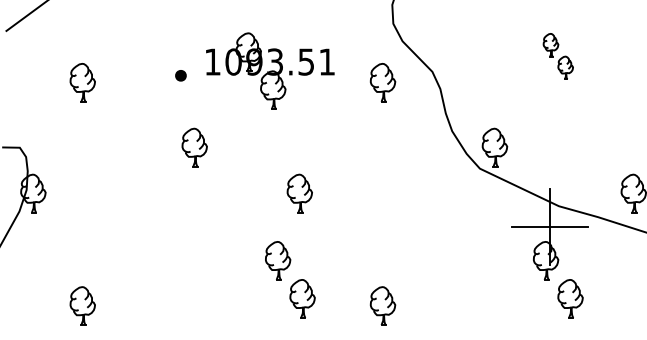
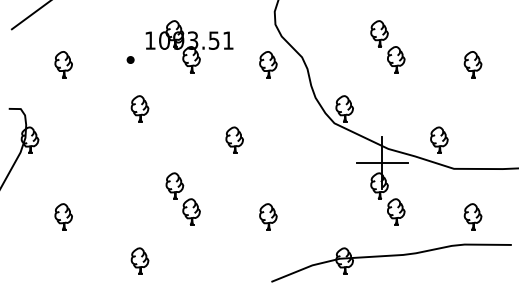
part: (557, 55) -> (387, 46), size x1.67
part: (270, 70) -> (189, 46), moved
part: (299, 192) -> (234, 139), moved
part: (289, 278) -> (182, 198), moved

